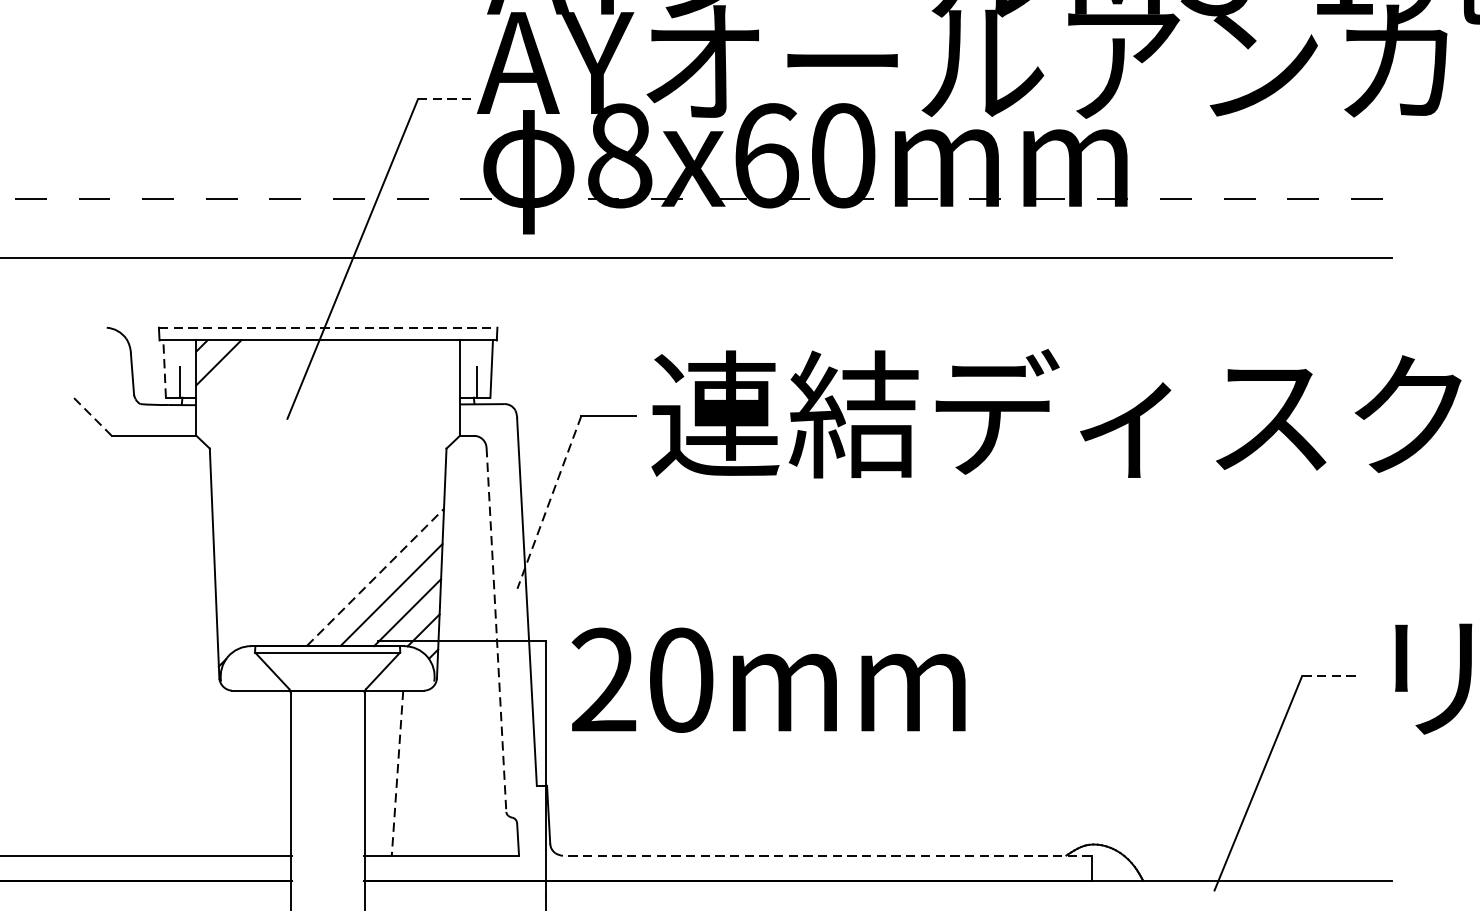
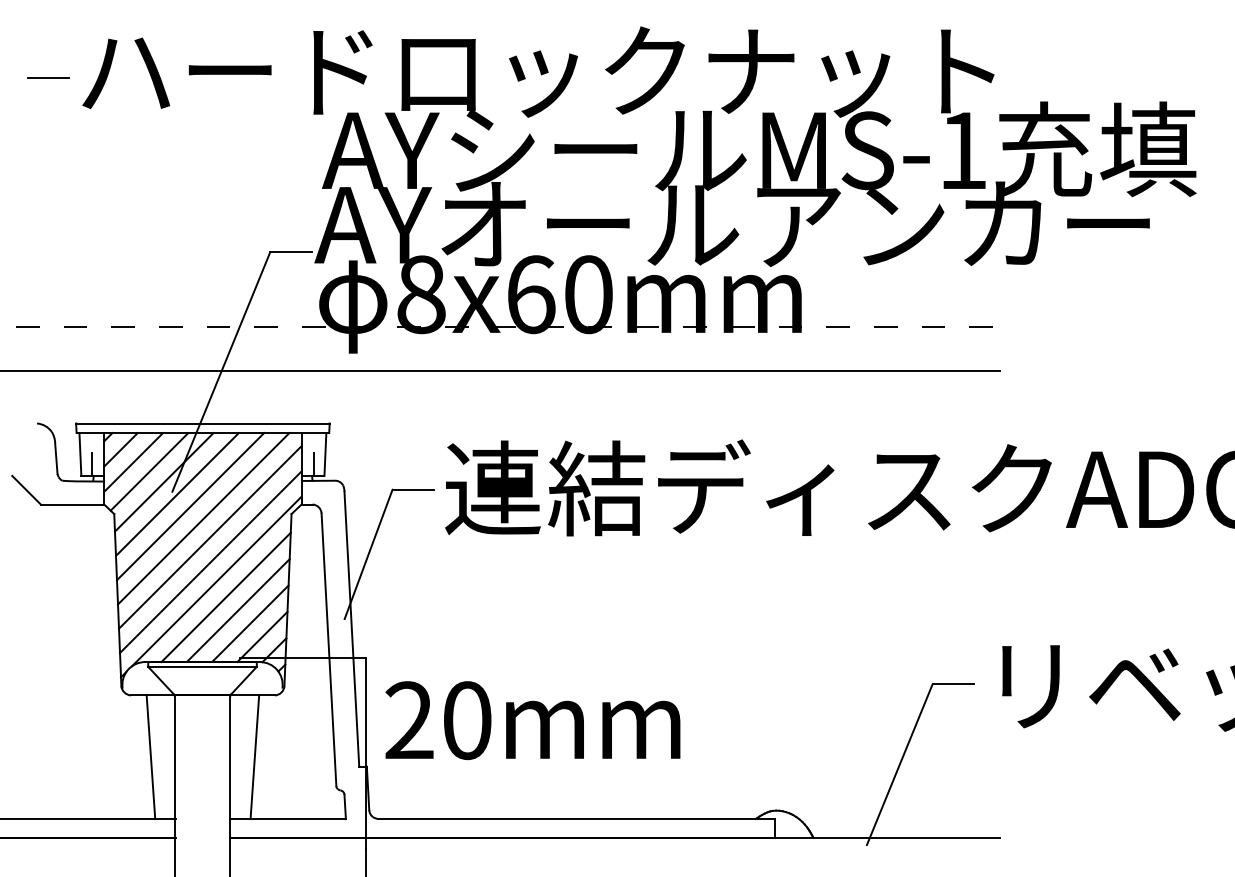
line: (445, 99) -> (290, 252), dashed -> solid
line: (327, 327) -> (202, 423), dashed -> solid
line: (164, 367) -> (80, 453), dashed -> solid
line: (235, 379) -> (133, 462), added
line: (256, 391) -> (149, 471), added
line: (275, 406) -> (163, 482), added
line: (92, 415) -> (26, 489), dashed -> solid
line: (292, 422) -> (176, 494), added
line: (311, 438) -> (190, 506), added
line: (328, 454) -> (203, 518), added
line: (338, 479) -> (210, 537), added
line: (549, 502) -> (368, 554), dashed -> solid
line: (338, 513) -> (210, 562), added
line: (346, 538) -> (216, 581), added
line: (358, 559) -> (225, 597), added
line: (375, 577) -> (238, 610), dashed -> solid
line: (495, 629) -> (328, 649), dashed -> solid
line: (1330, 676) -> (953, 684), dashed -> solid
text: (768, 680) -> (532, 720), moved
line: (258, 773) -> (150, 757), added
line: (397, 773) -> (254, 757), dashed -> solid
line: (826, 856) -> (576, 819), dashed -> solid

